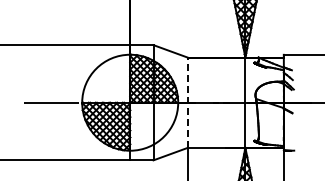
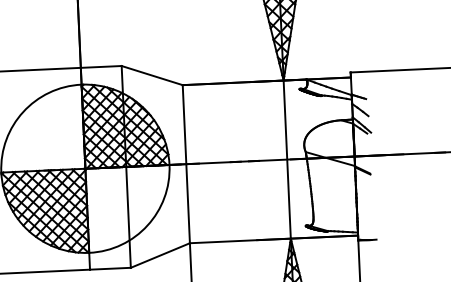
line: (187, 102) -> (185, 163), dashed -> solid

